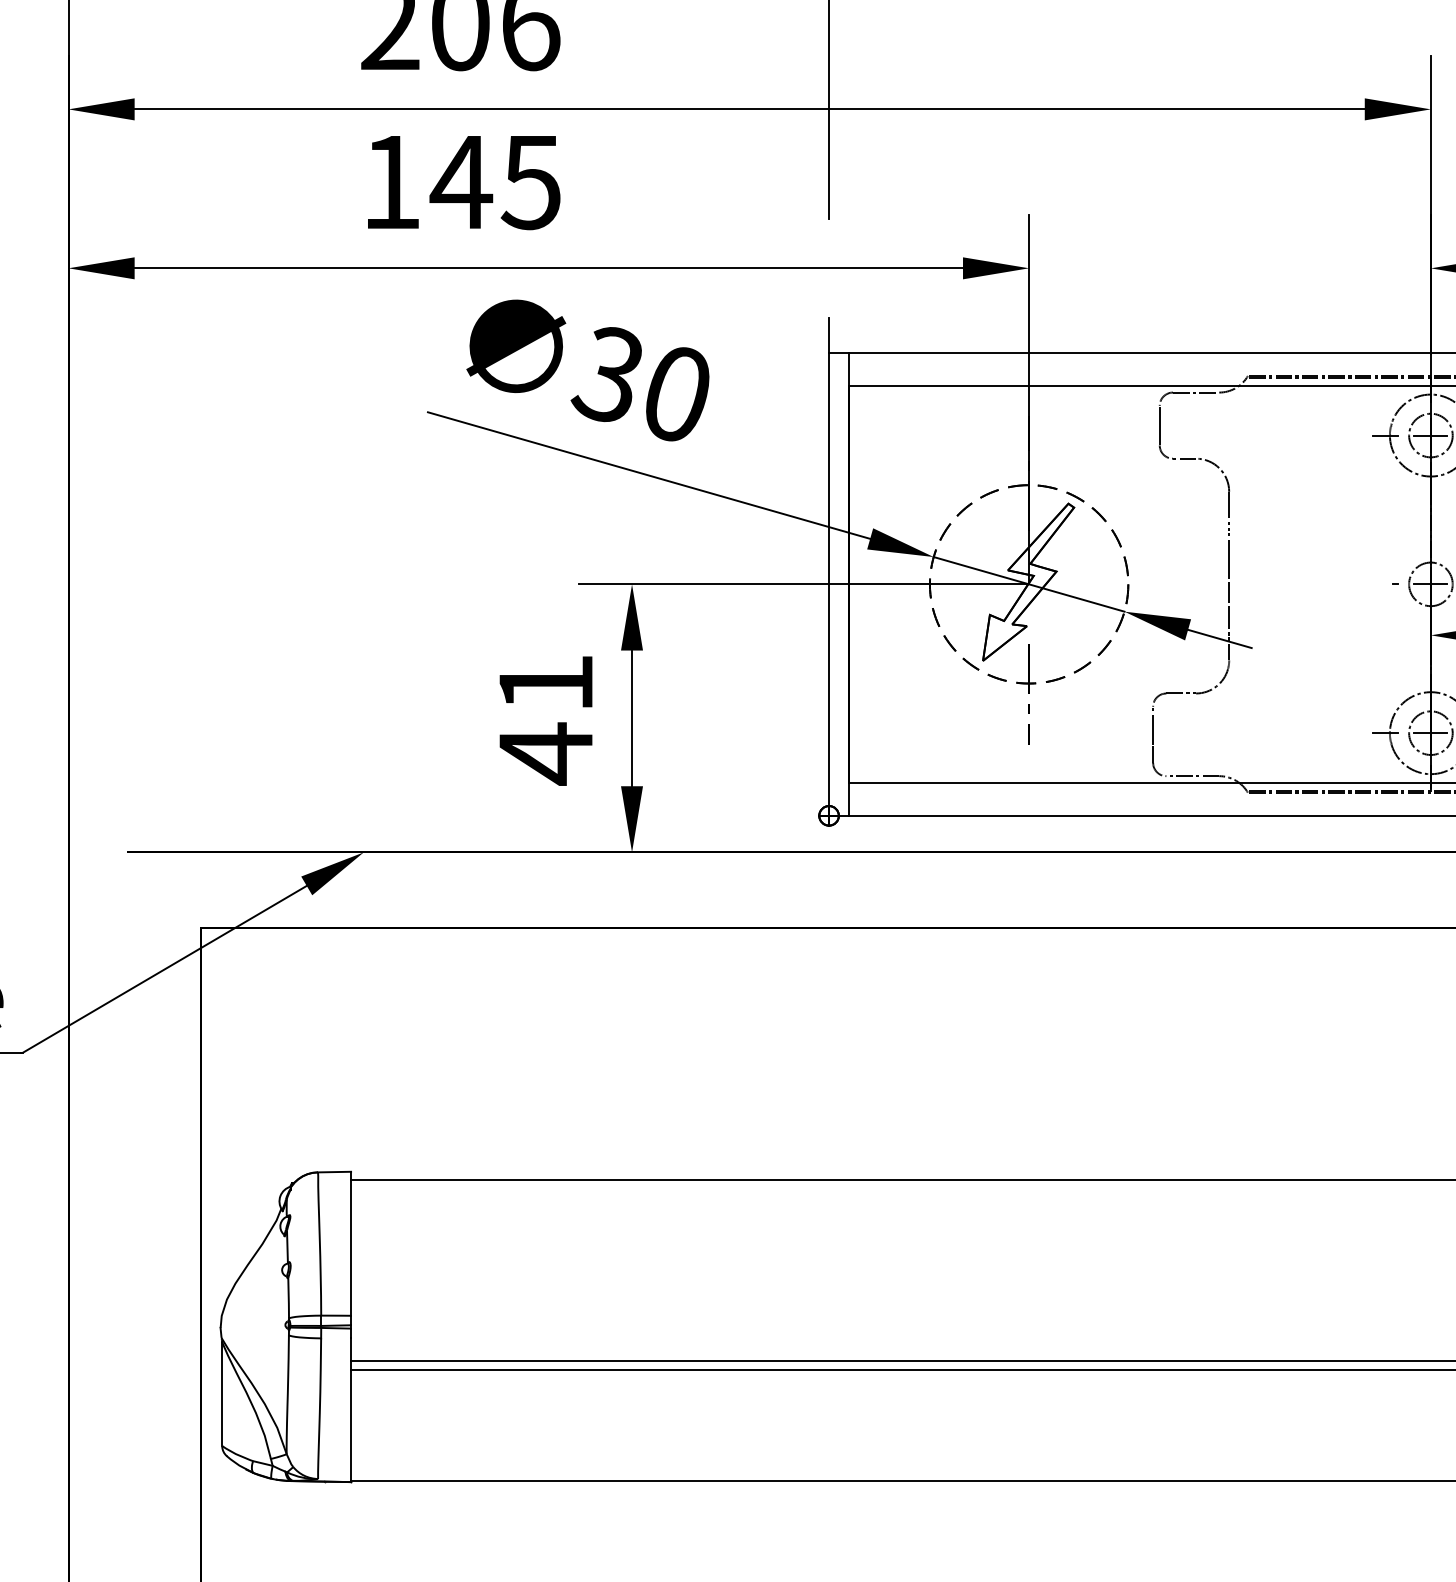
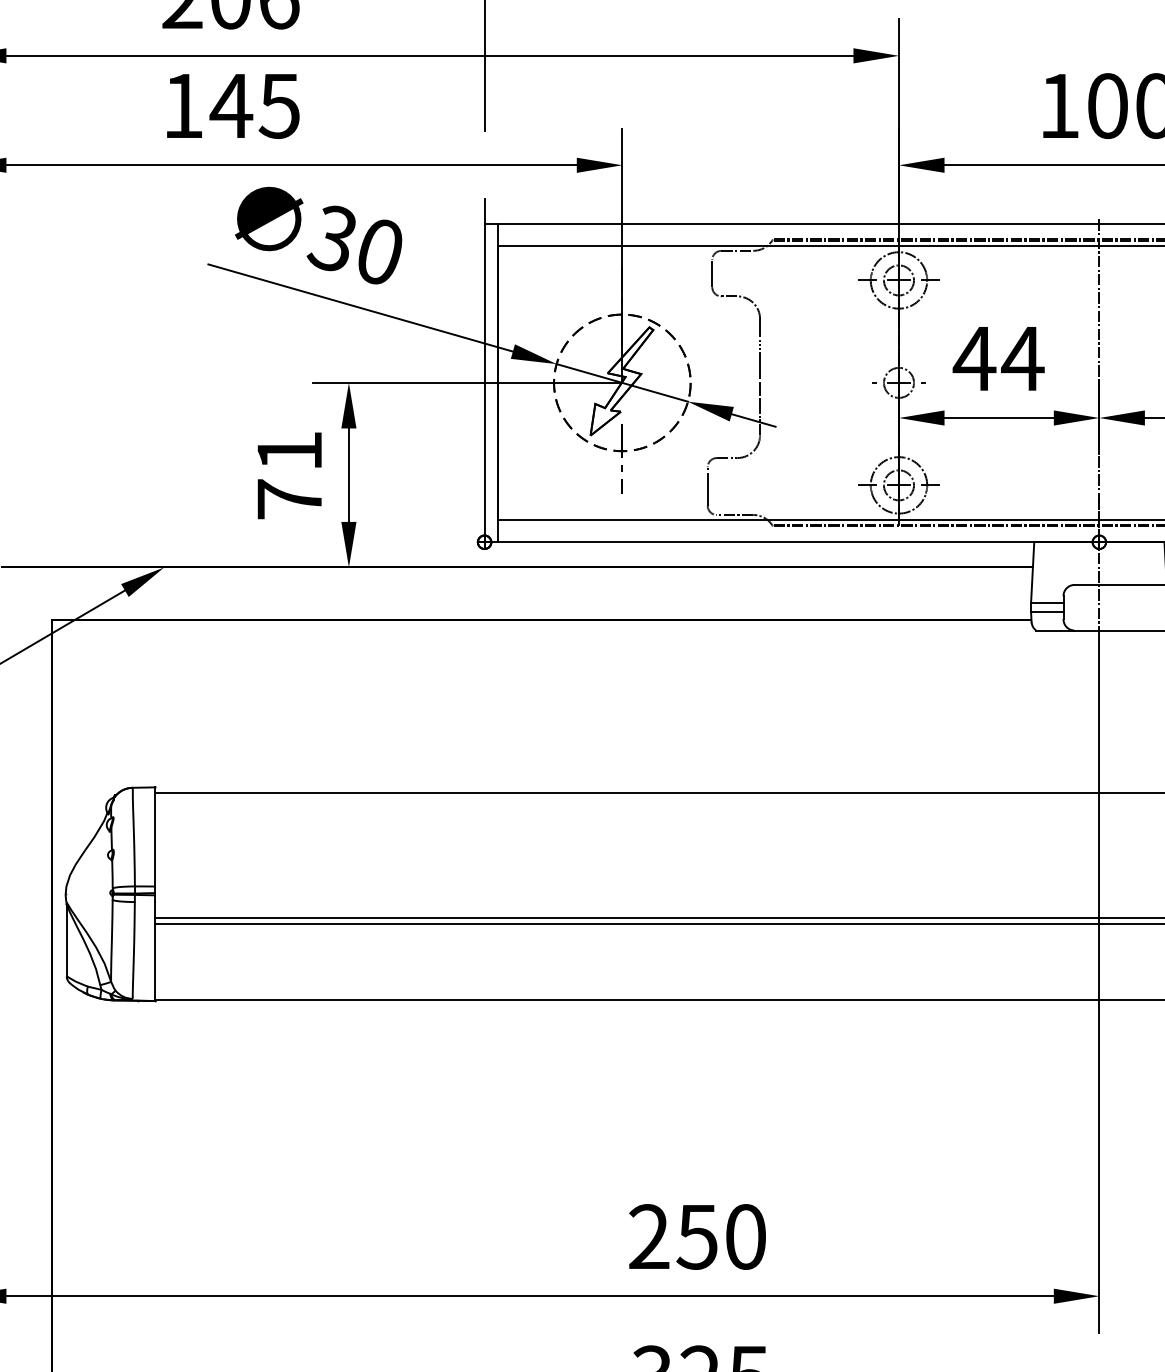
text: (545, 753) -> (289, 499), 41 -> 71

